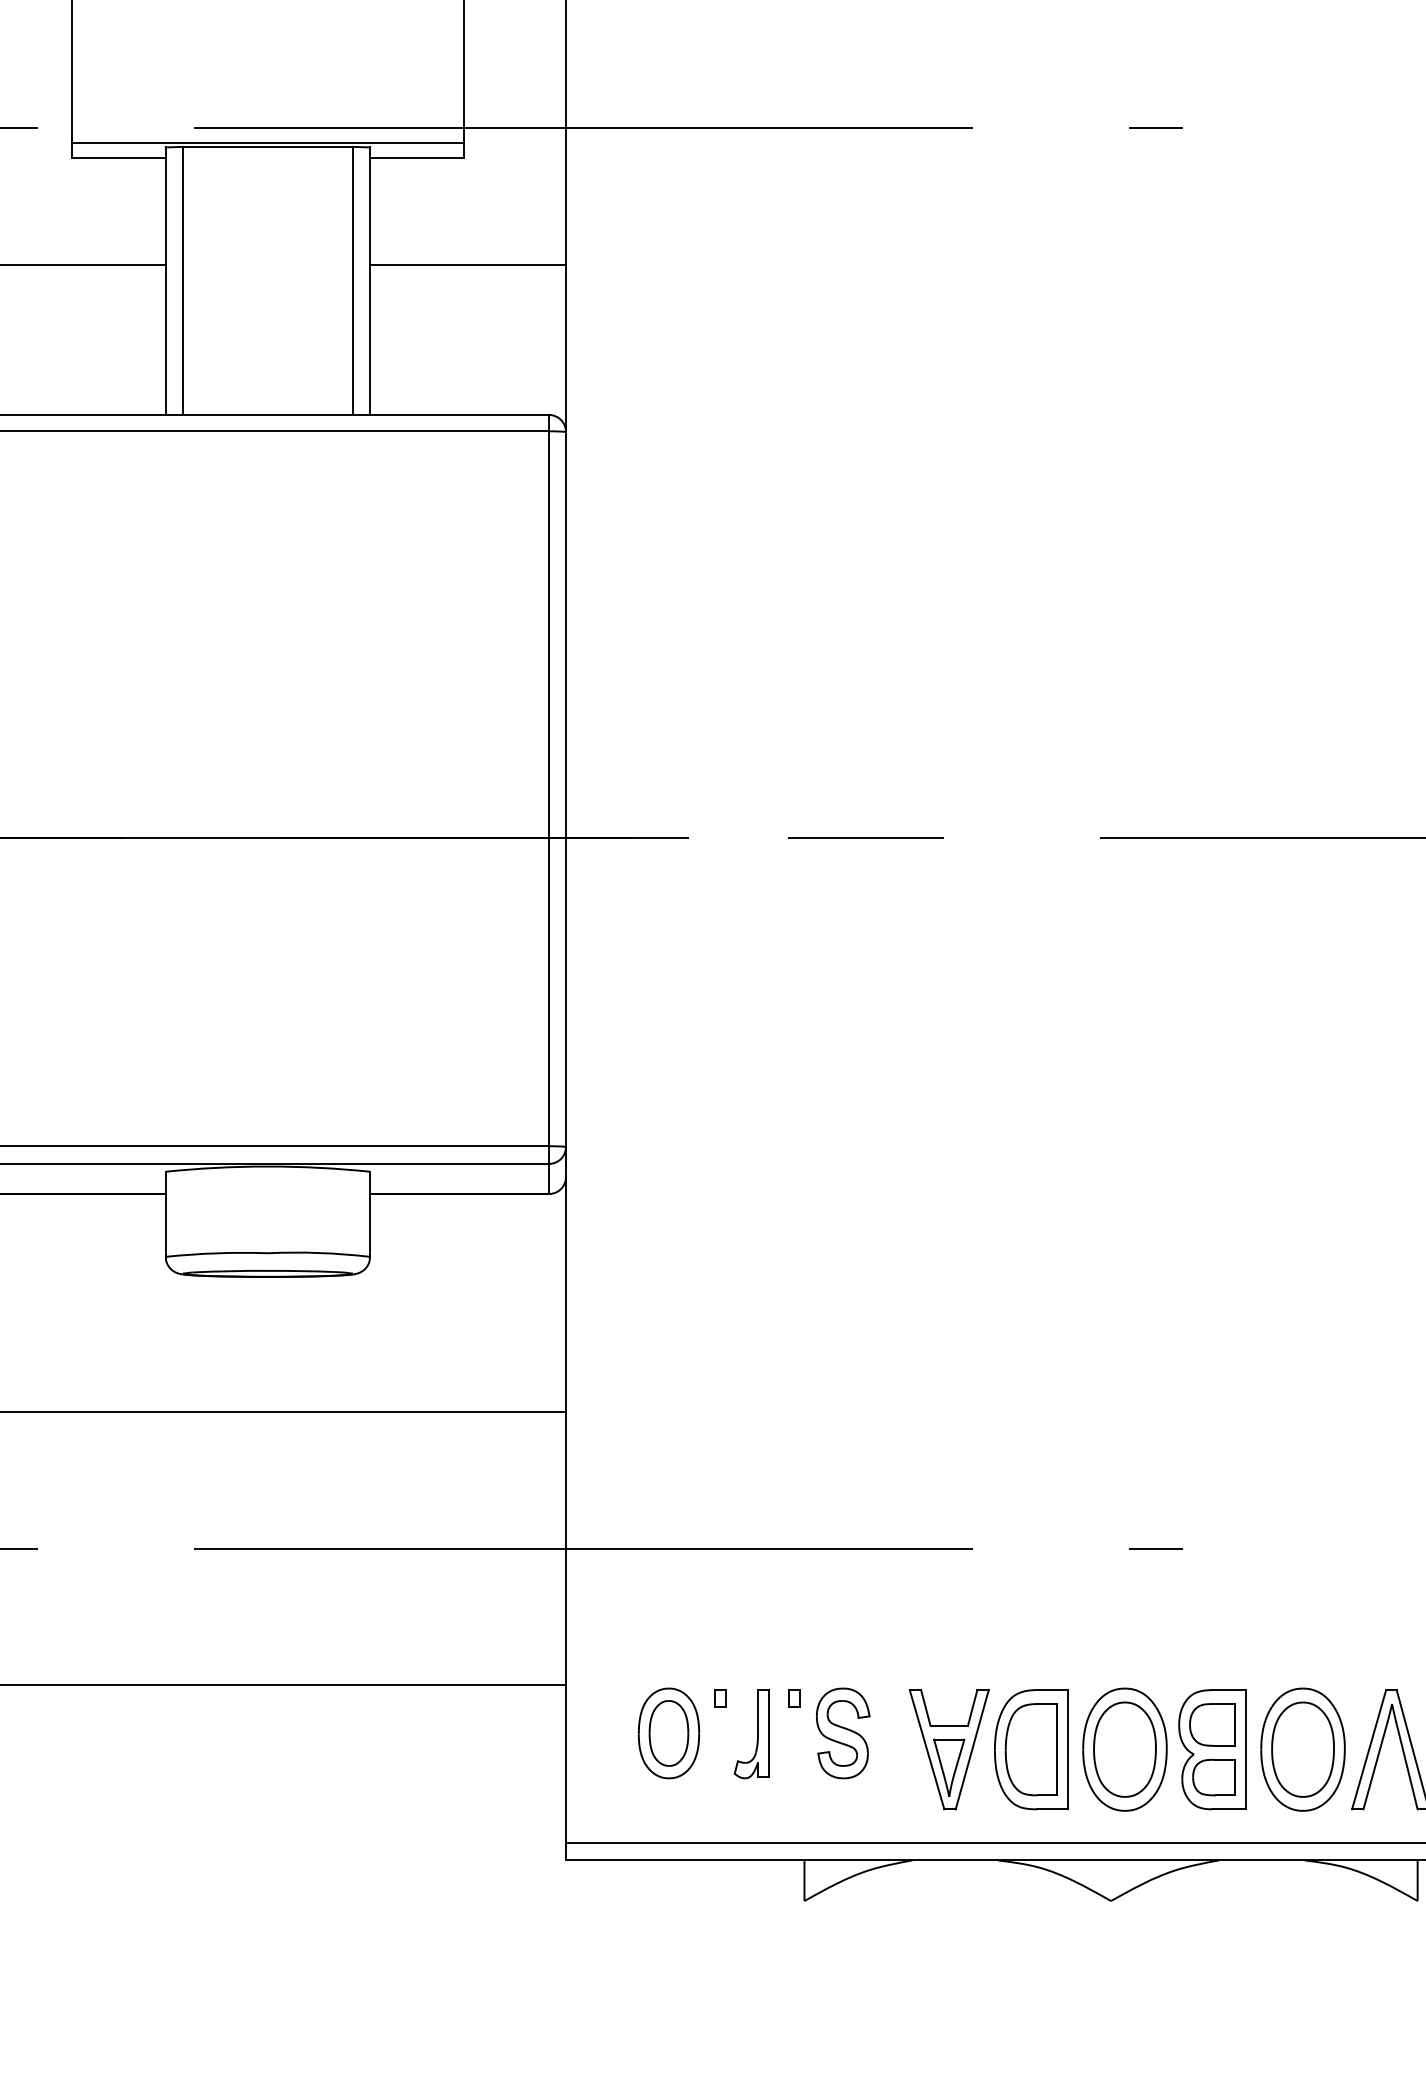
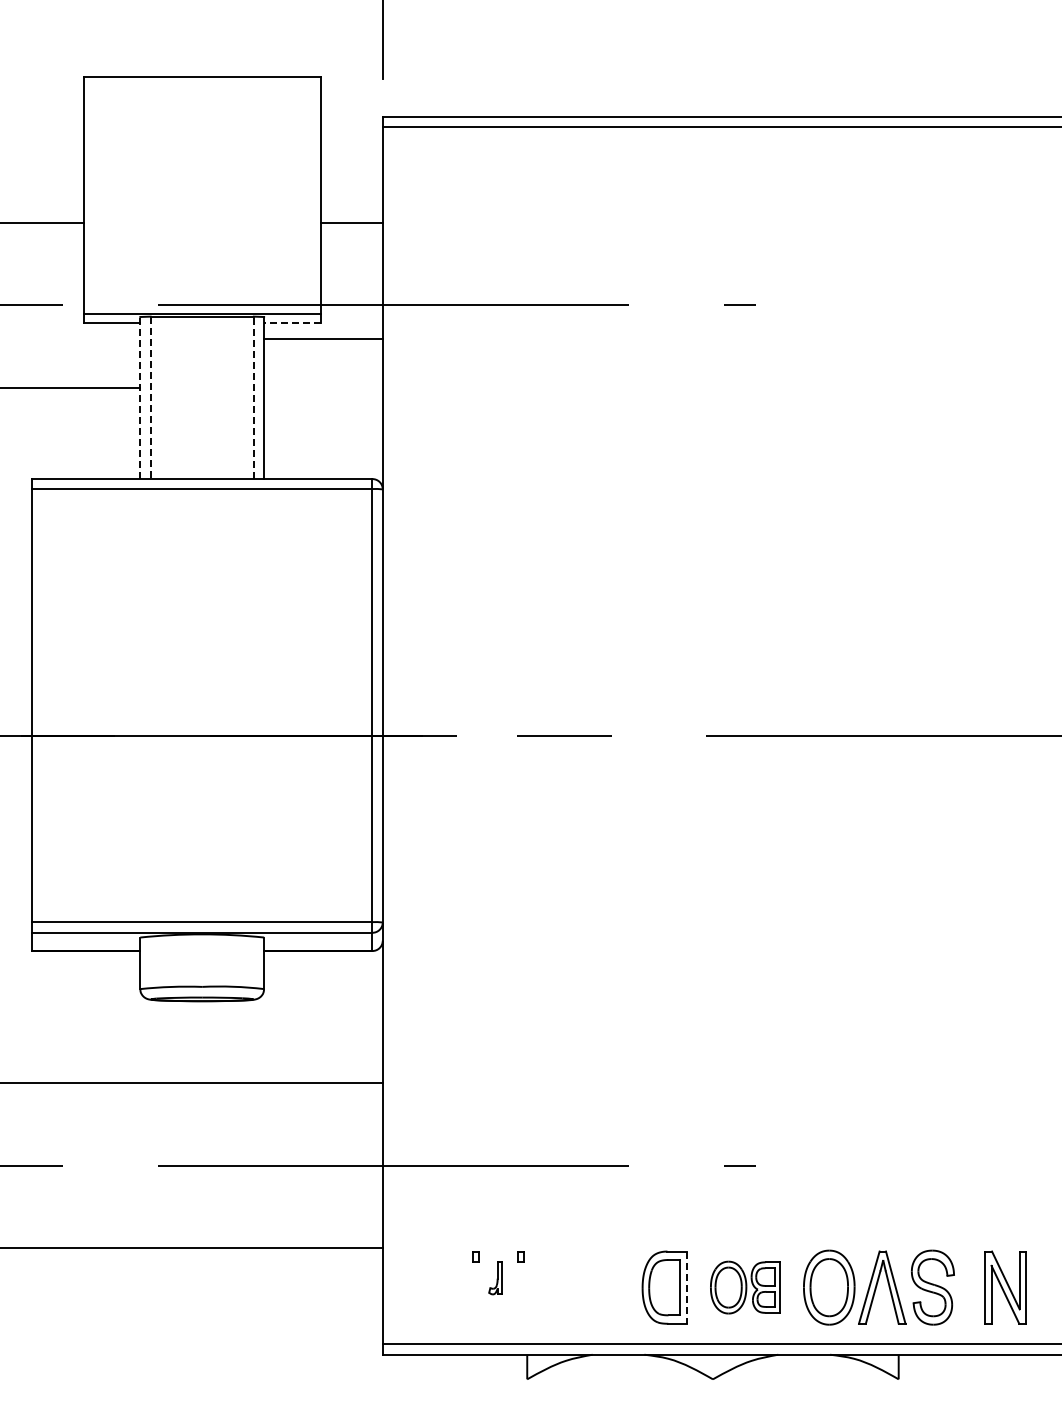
line: (416, 158) -> (292, 323), solid -> dashed
line: (468, 263) -> (323, 338), moved
line: (166, 280) -> (140, 397), solid -> dashed
line: (352, 280) -> (253, 397), solid -> dashed
line: (182, 281) -> (150, 398), solid -> dashed
part: (669, 1732) -> (445, 1277), removed
part: (842, 1732) -> (550, 1277), removed
part: (752, 1734) -> (495, 1278), size x0.6
part: (948, 1749) -> (614, 1287), removed
part: (1164, 1749) -> (745, 1287), size x0.7
line: (1067, 1751) -> (686, 1288), solid -> dashed

